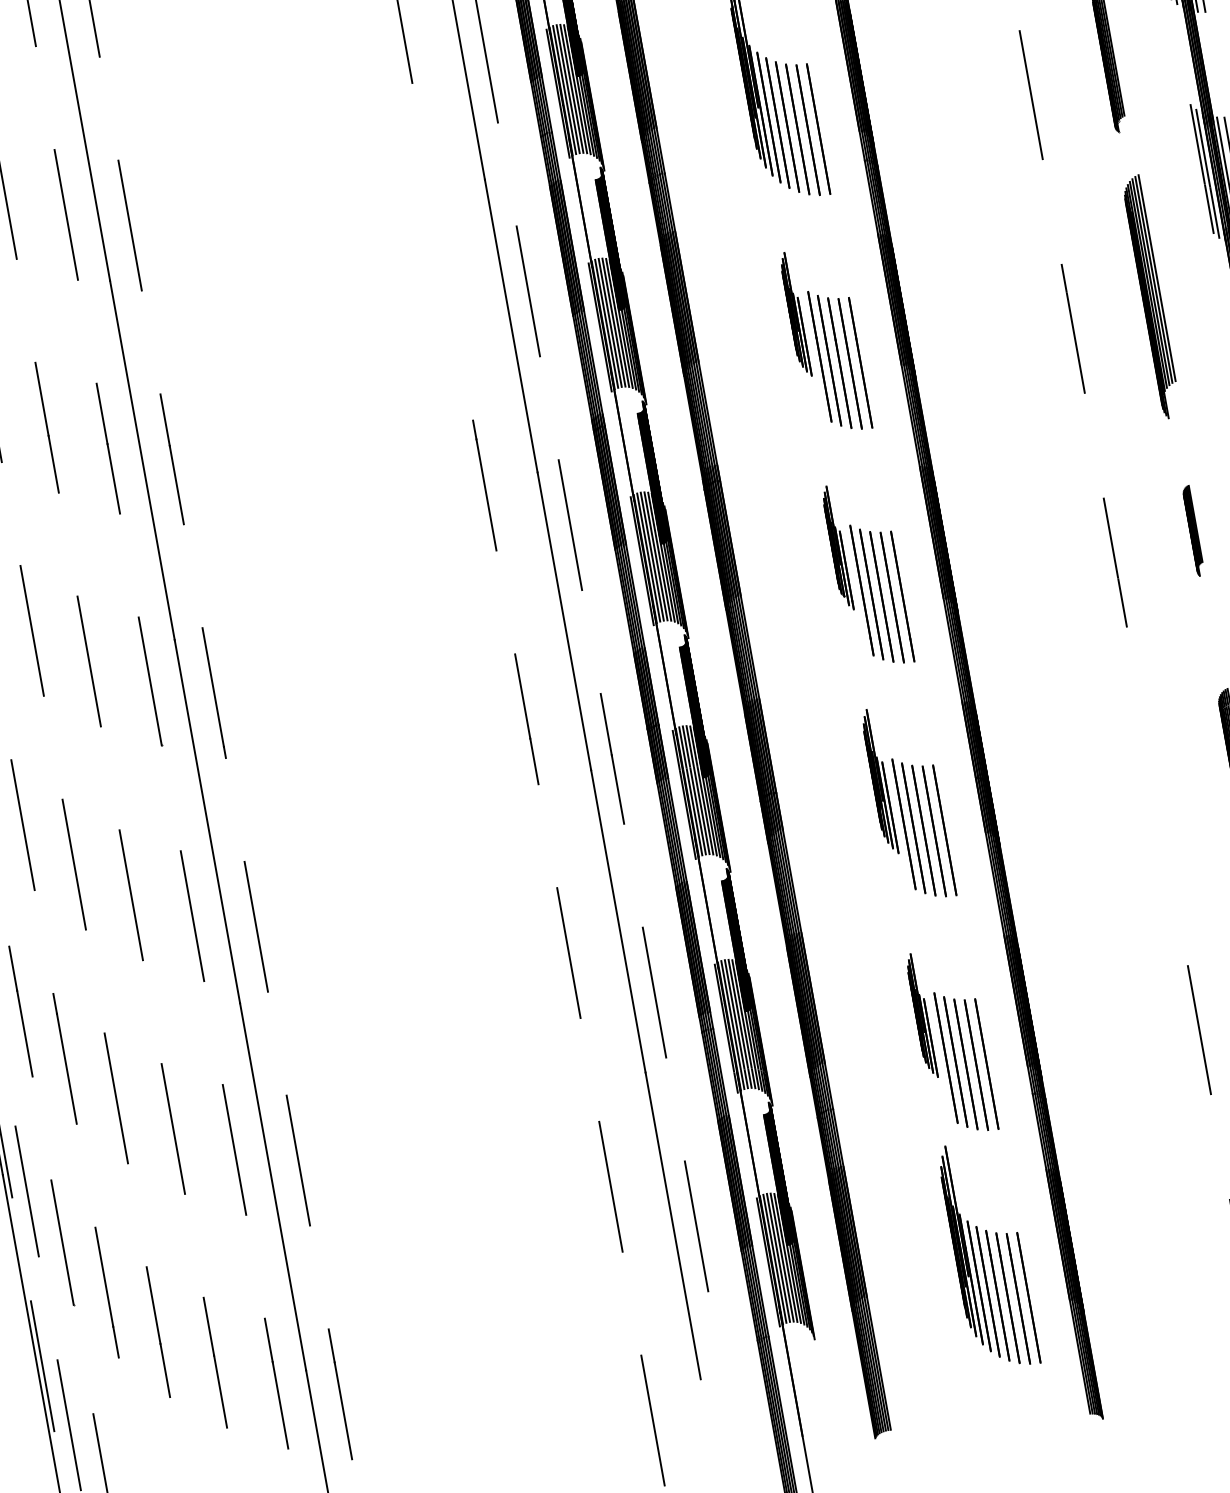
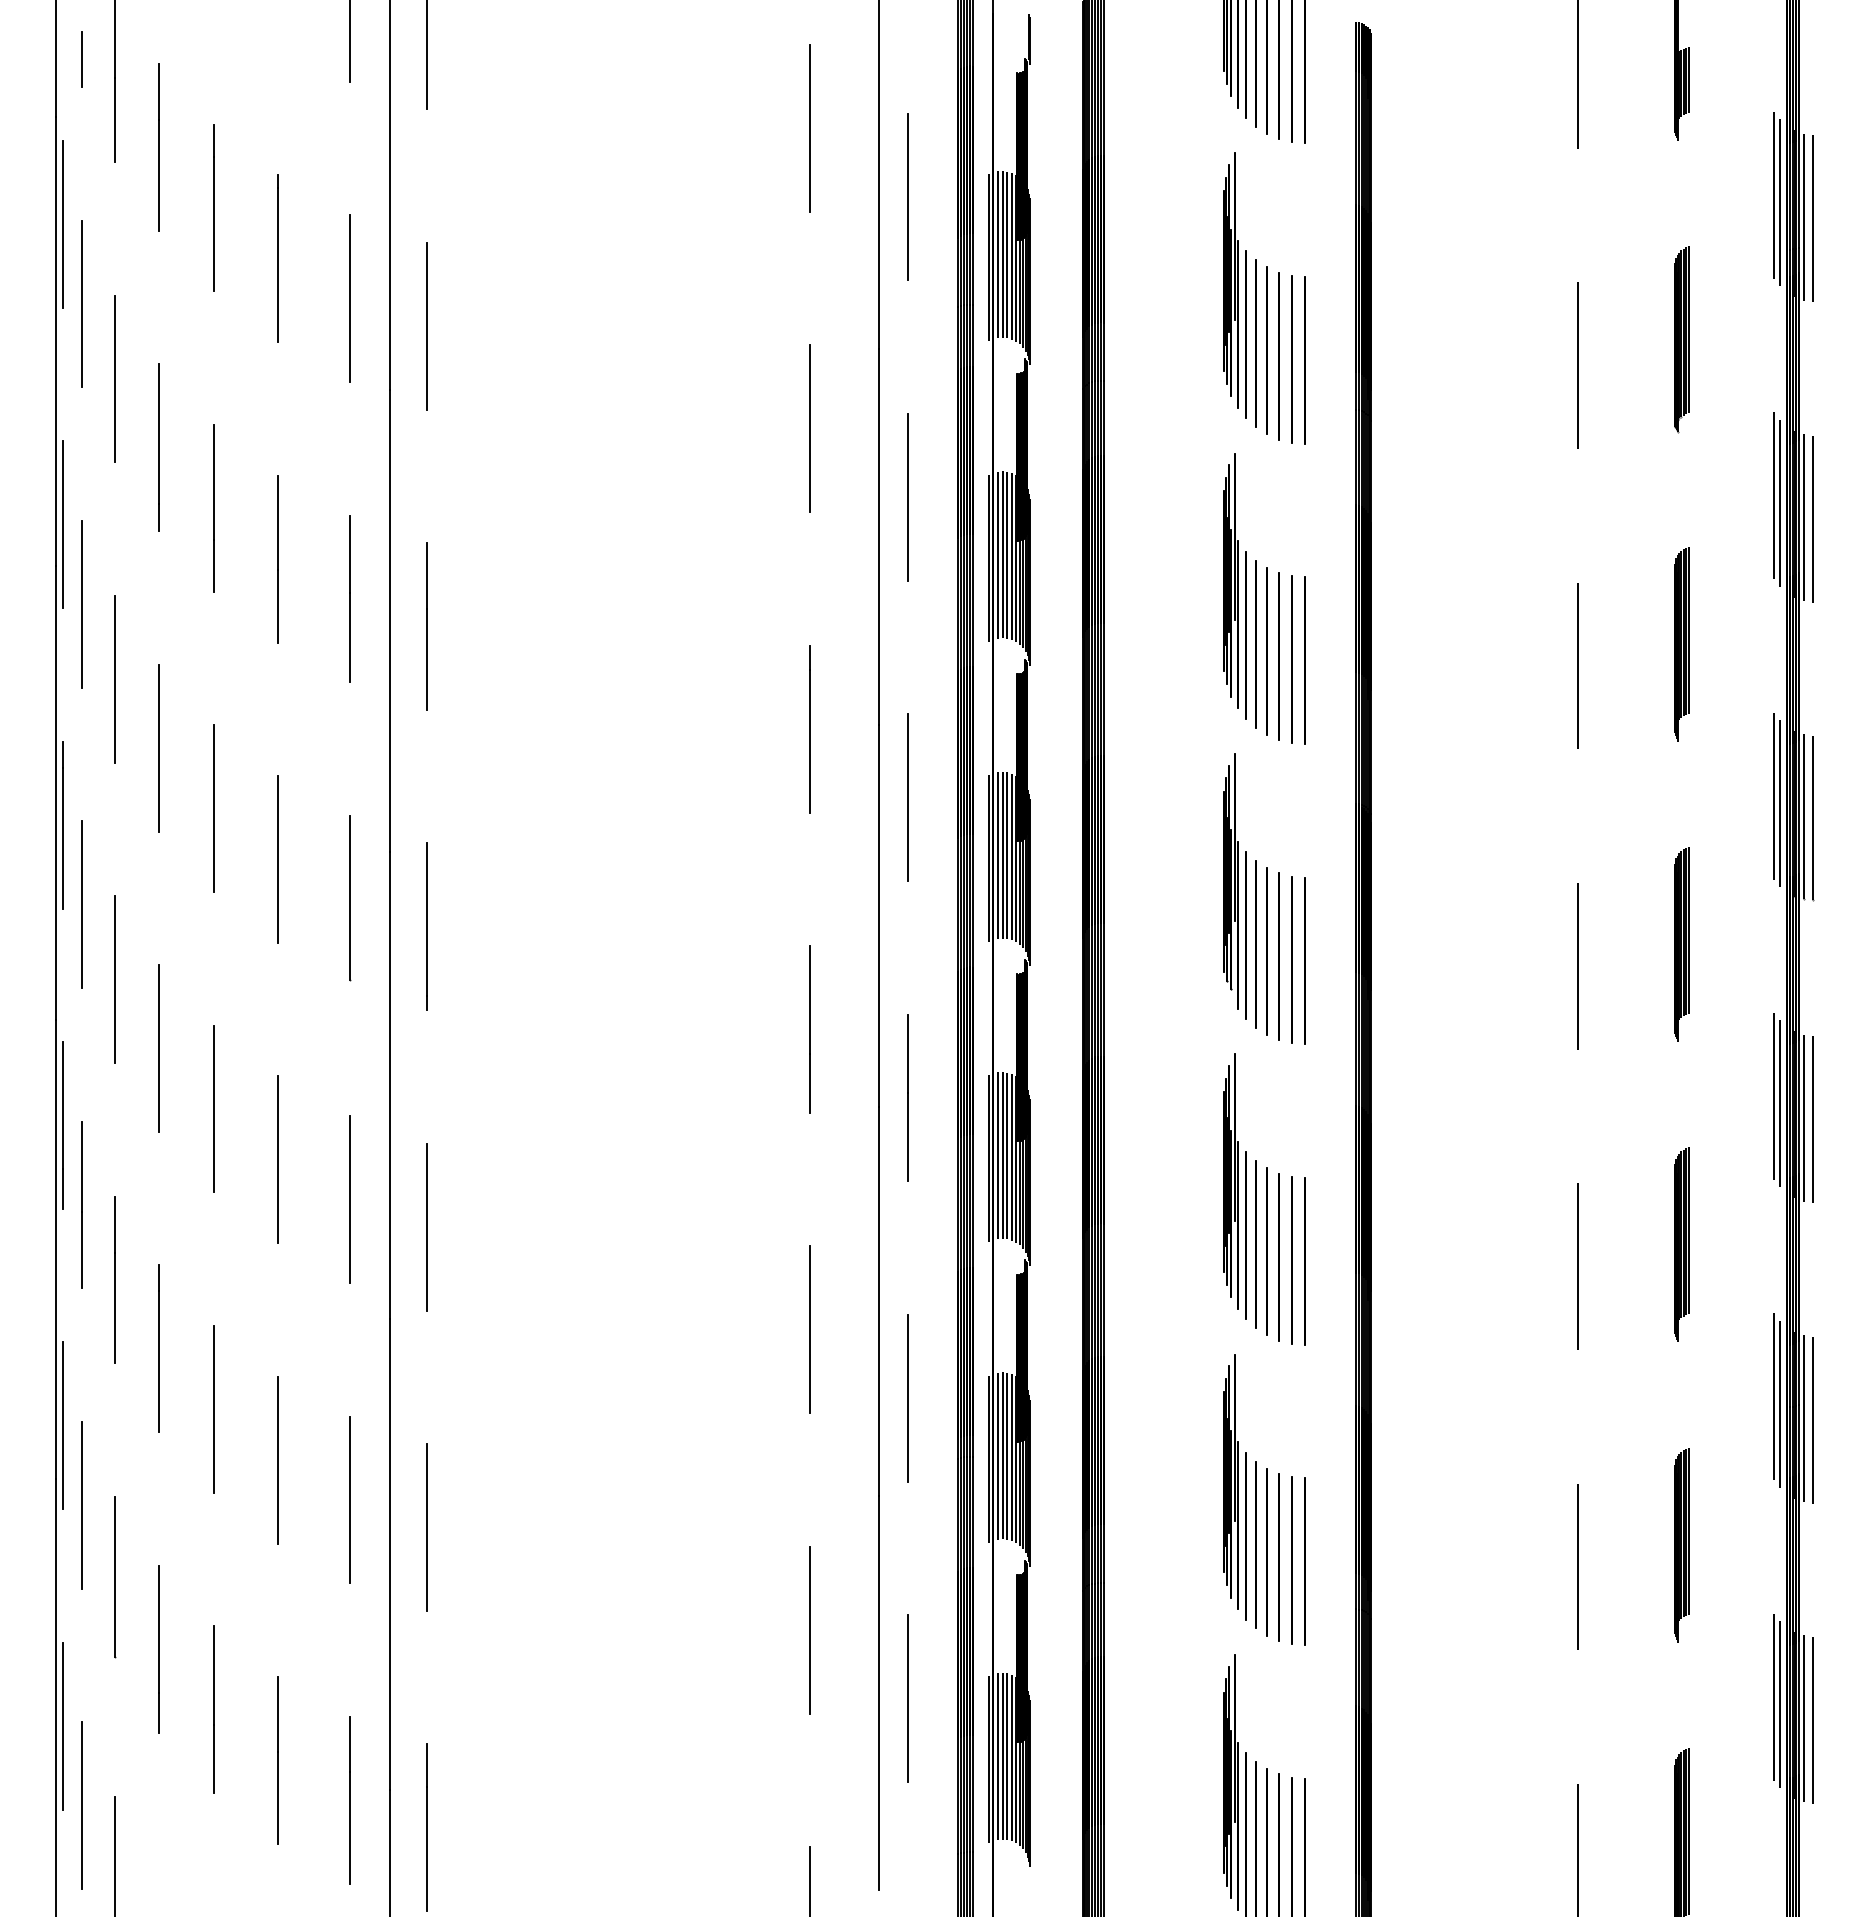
line: (442, 251) -> (810, 428), added
part: (1151, 297) -> (1681, 644), size x0.62
part: (795, 315) -> (1234, 586), size x1.67
part: (1193, 531) -> (1681, 944), size x1.67
part: (837, 548) -> (1234, 886), size x1.67
part: (879, 782) -> (1234, 1186), size x1.43
line: (1157, 796) -> (1577, 1266), added
part: (921, 1016) -> (1234, 1487), size x1.67

